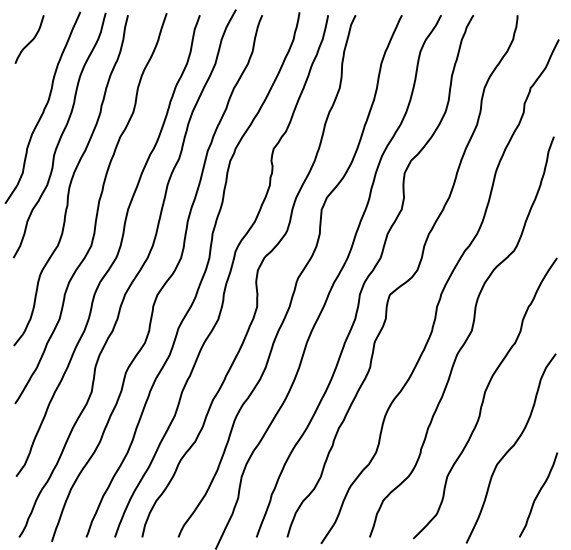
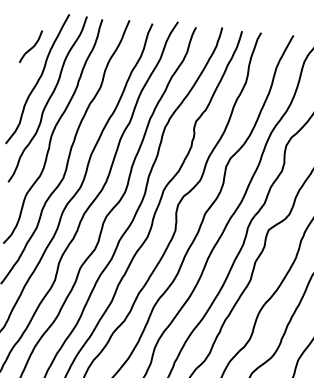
curve: (30, 40) -> (31, 47), moved

